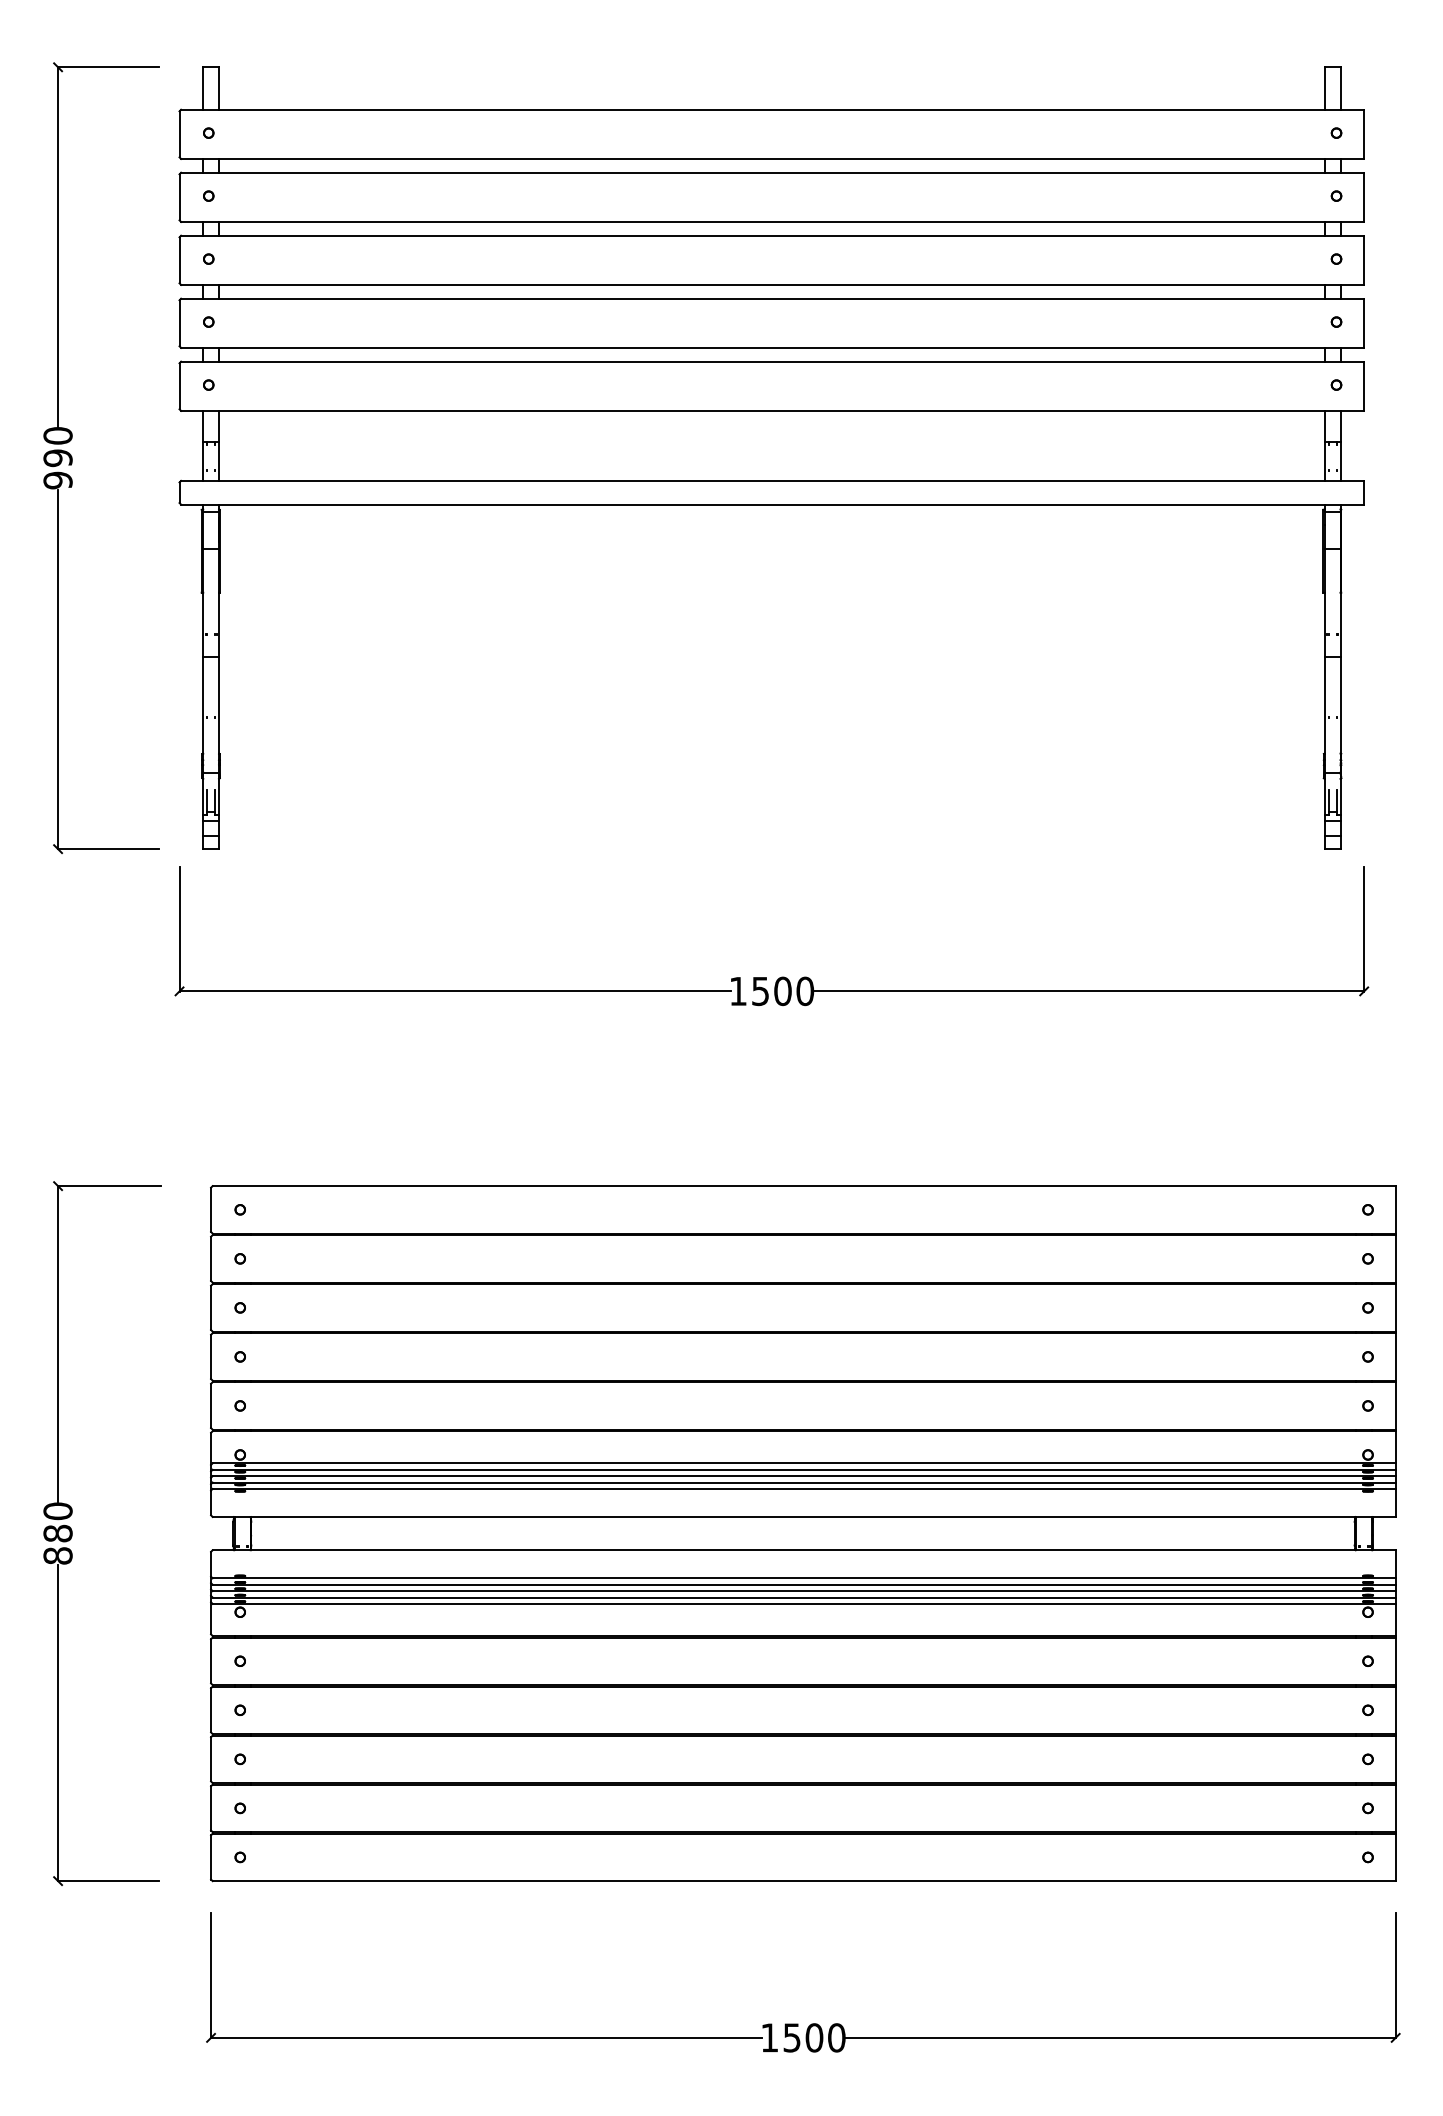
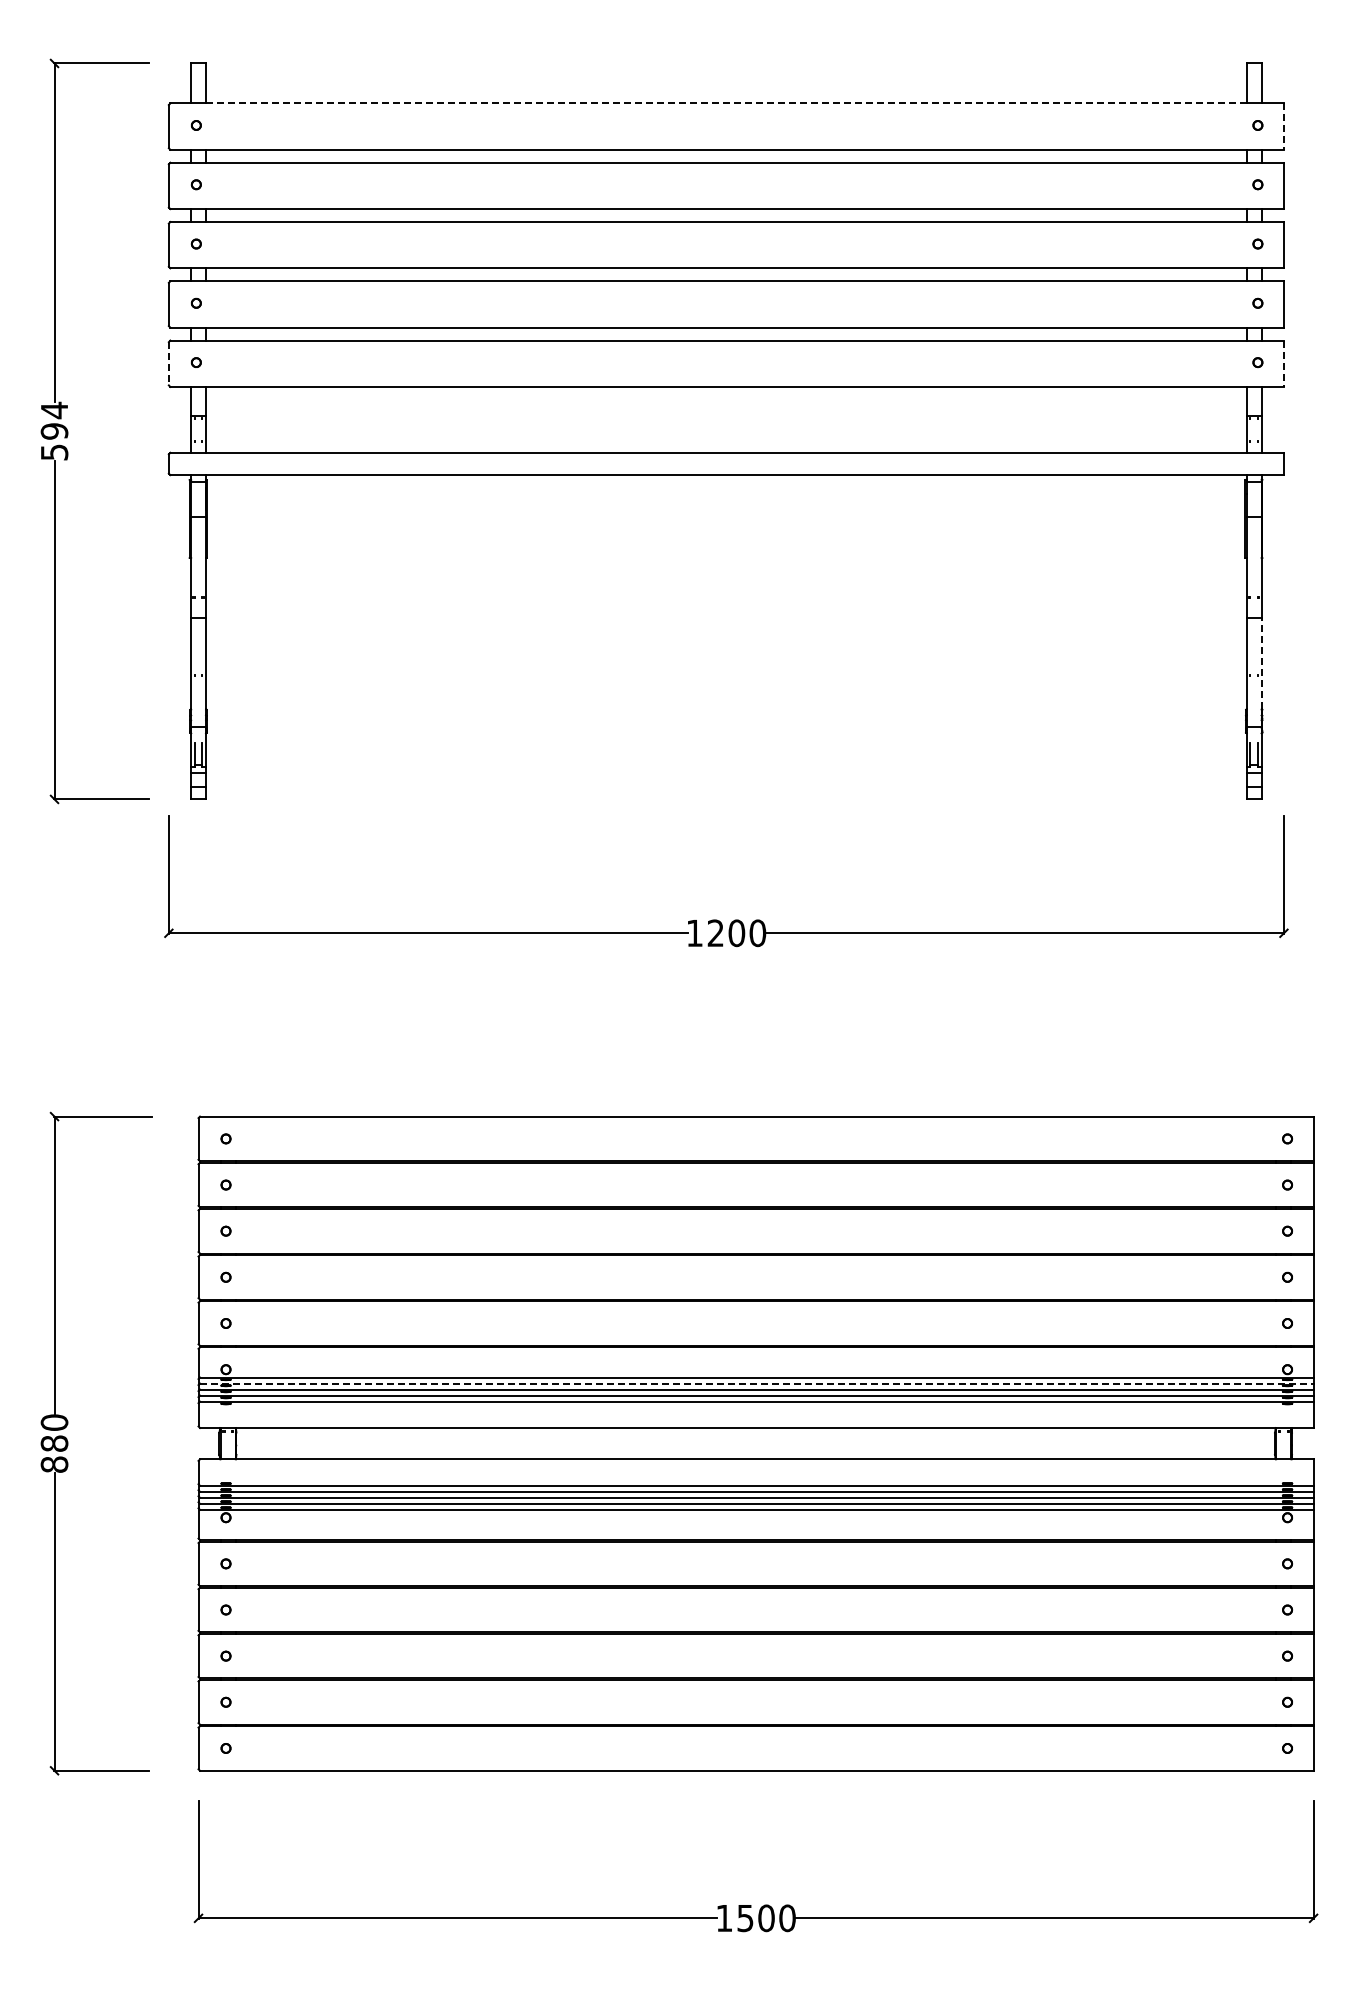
line: (771, 109) -> (726, 103), solid -> dashed
line: (1363, 135) -> (1283, 127), solid -> dashed
line: (179, 386) -> (168, 363), solid -> dashed
line: (1363, 387) -> (1283, 364), solid -> dashed
text: (58, 457) -> (54, 430), 990 -> 594
line: (1340, 704) -> (1261, 663), solid -> dashed
text: (760, 991) -> (715, 933), 1500 -> 1200
line: (803, 1469) -> (756, 1383), solid -> dashed

